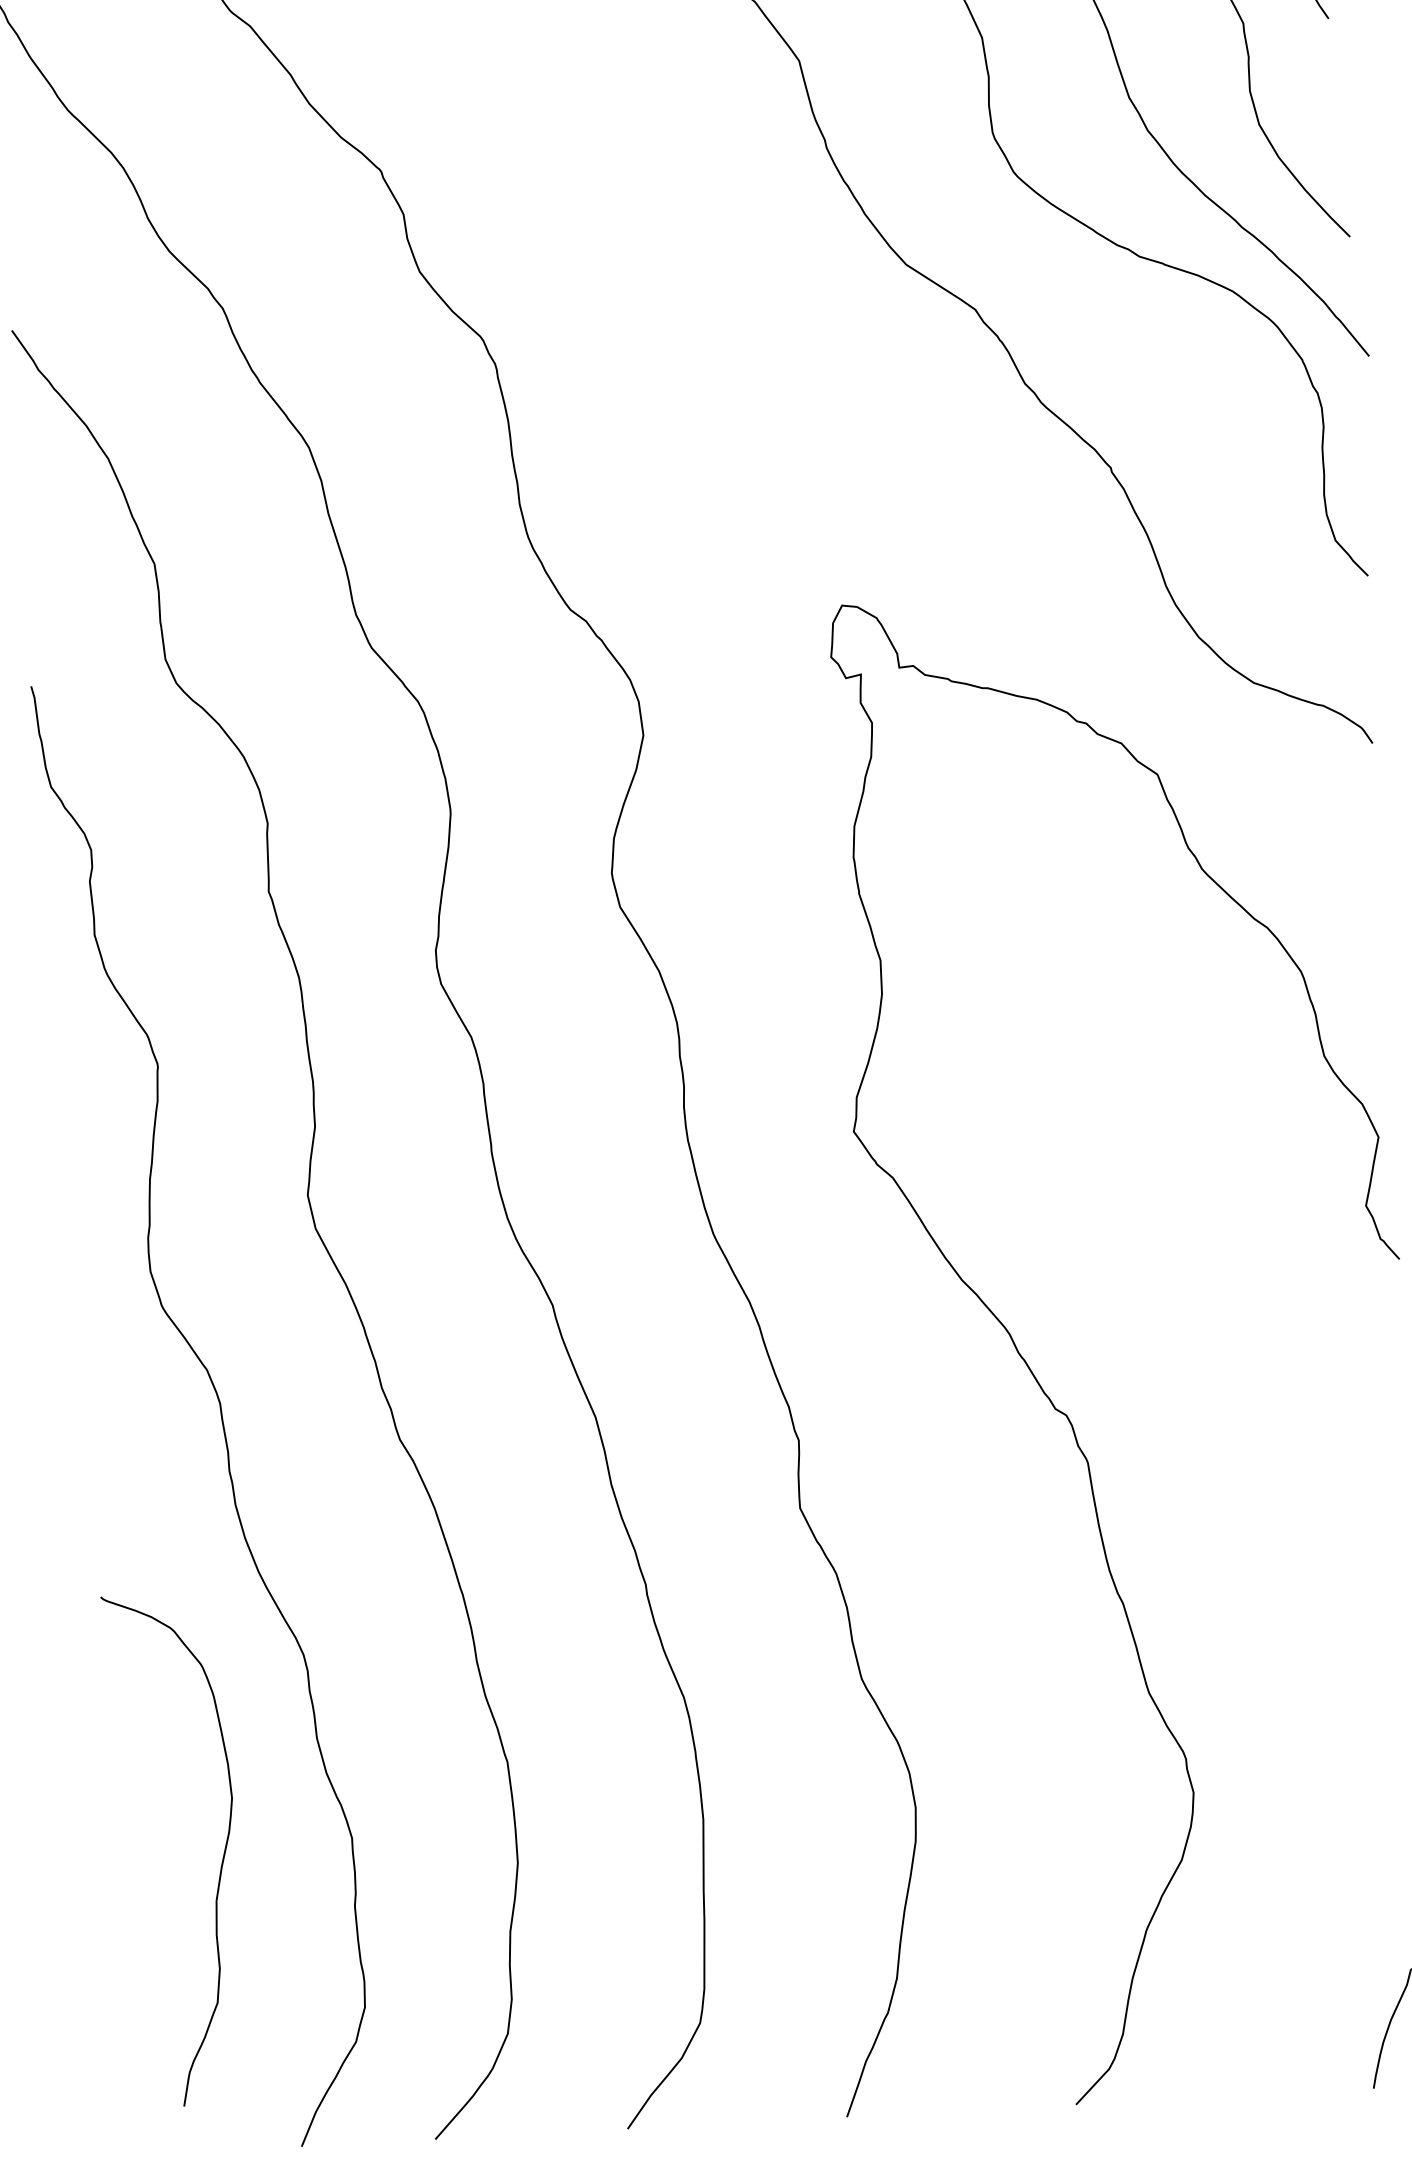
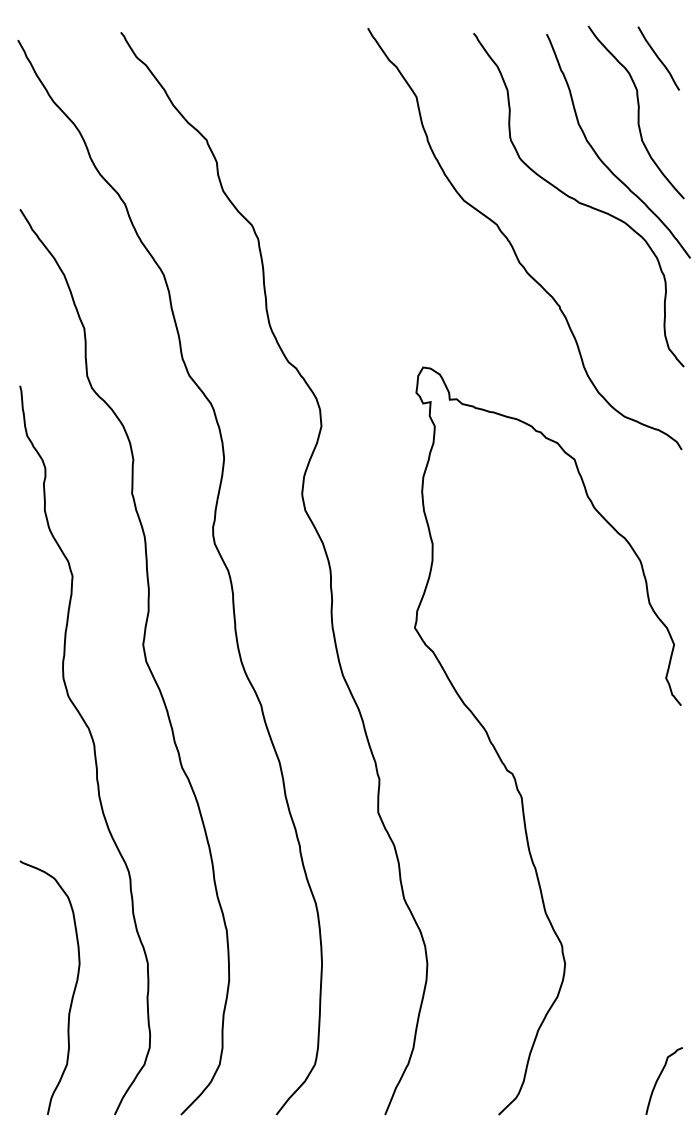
curve: (220, 1858) -> (72, 993), moved

